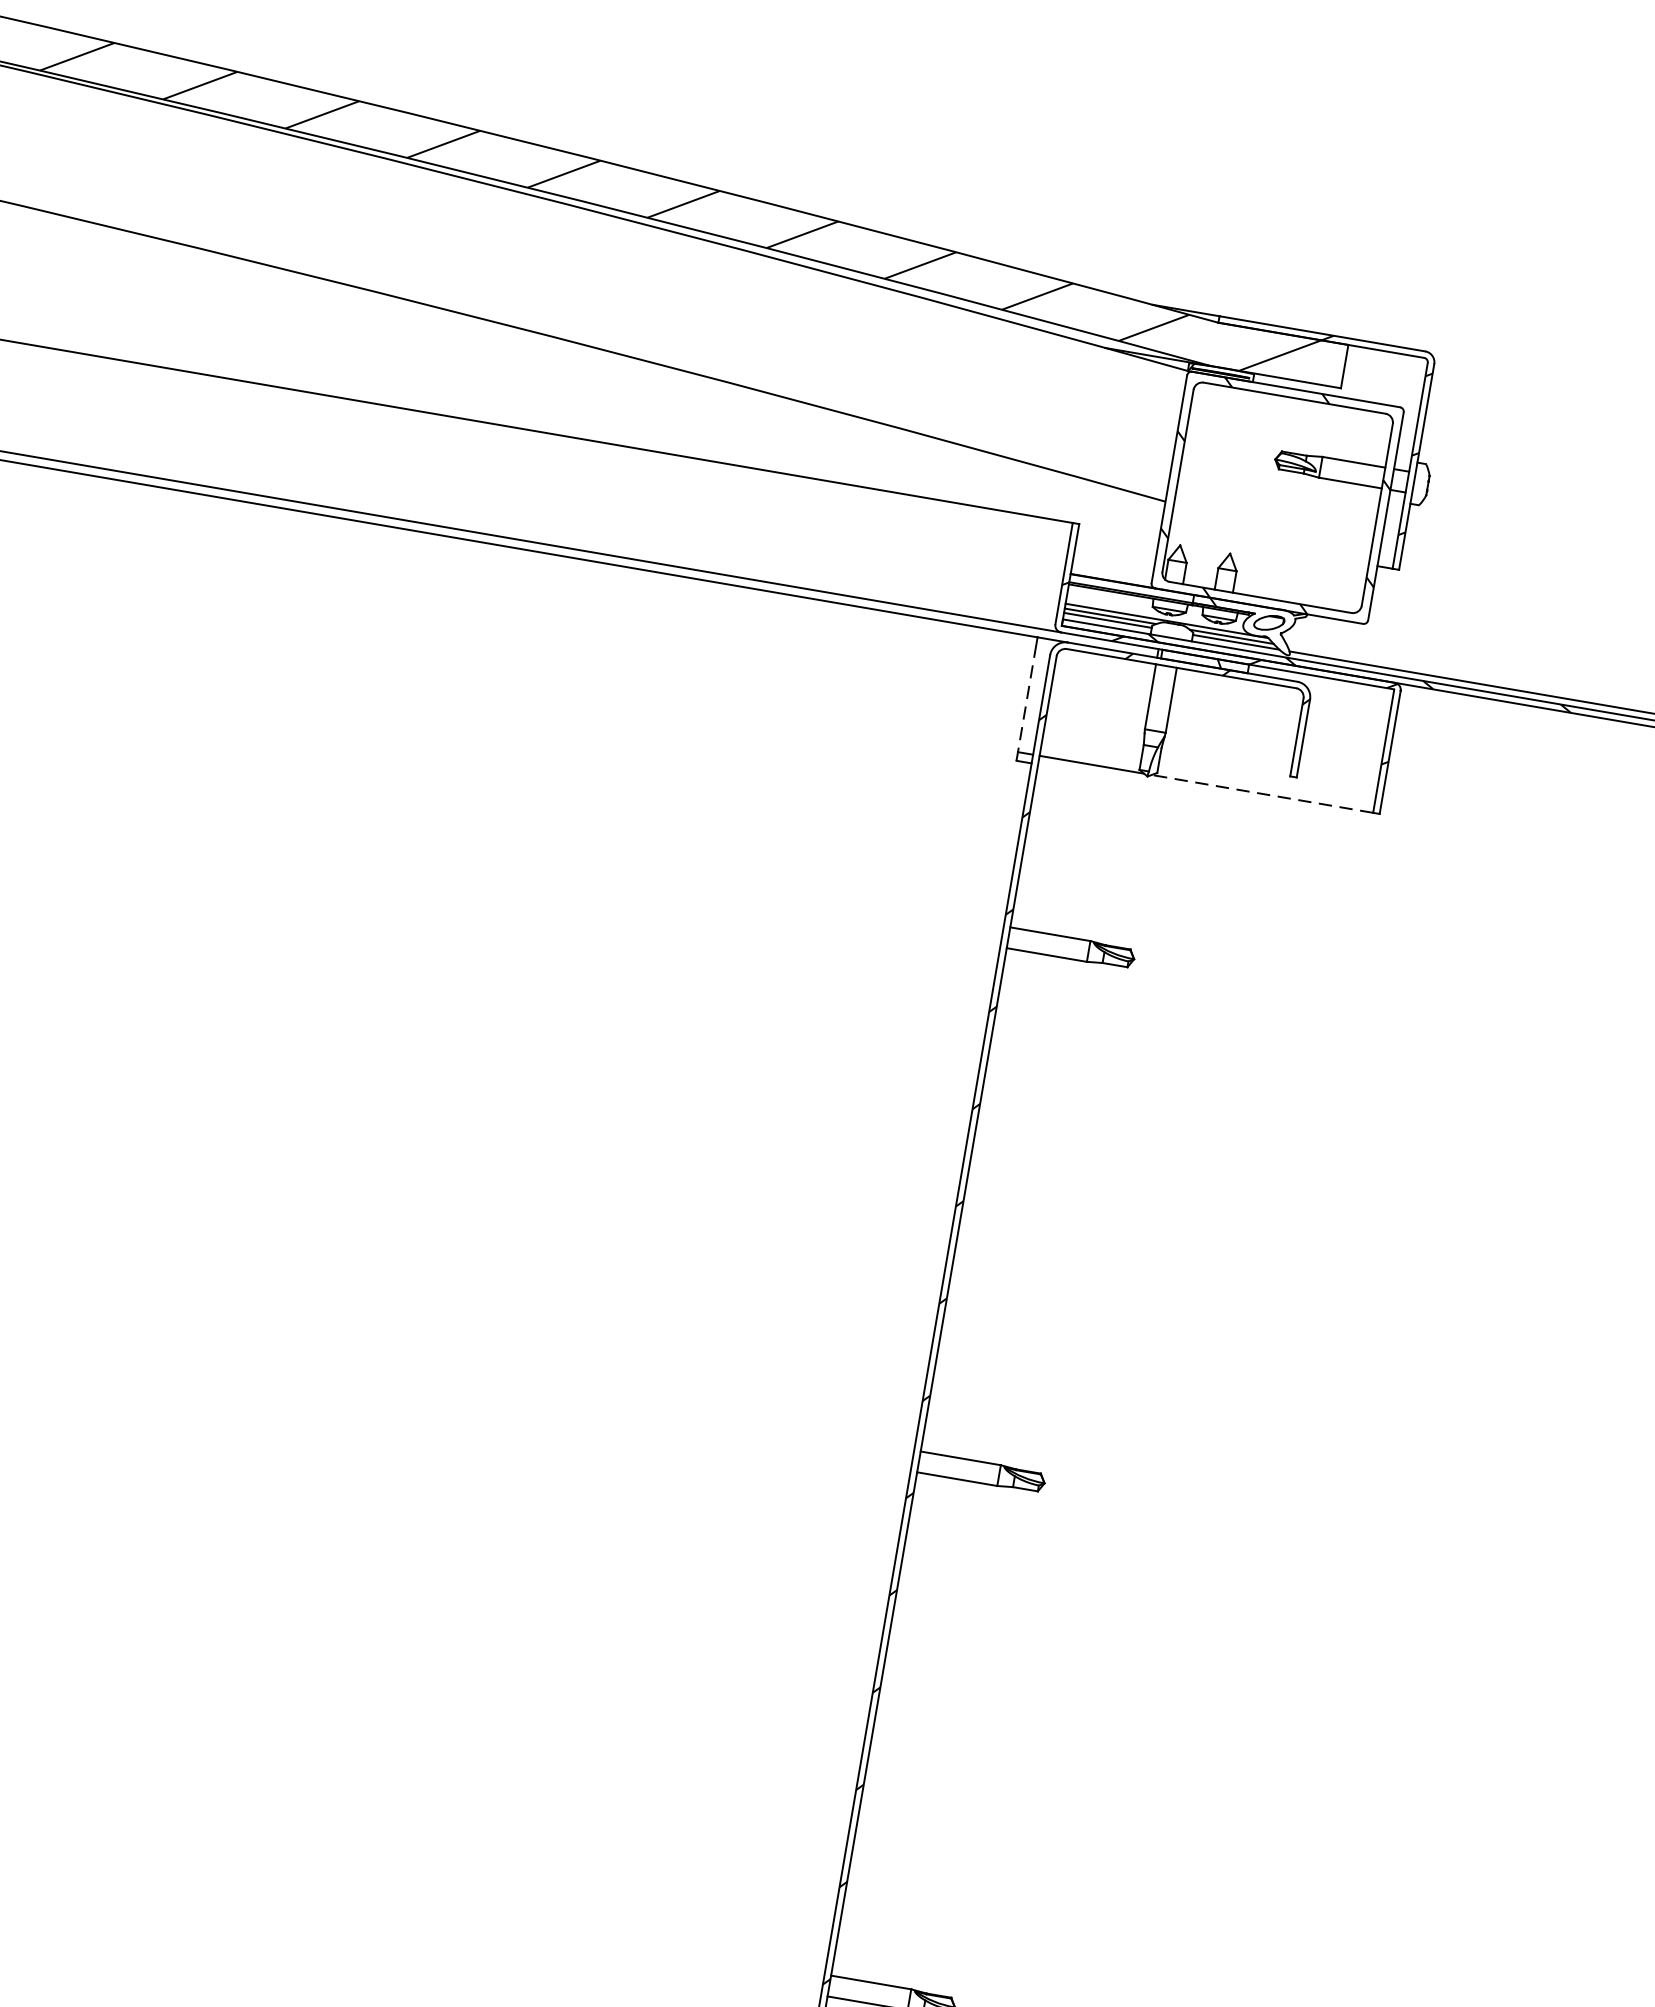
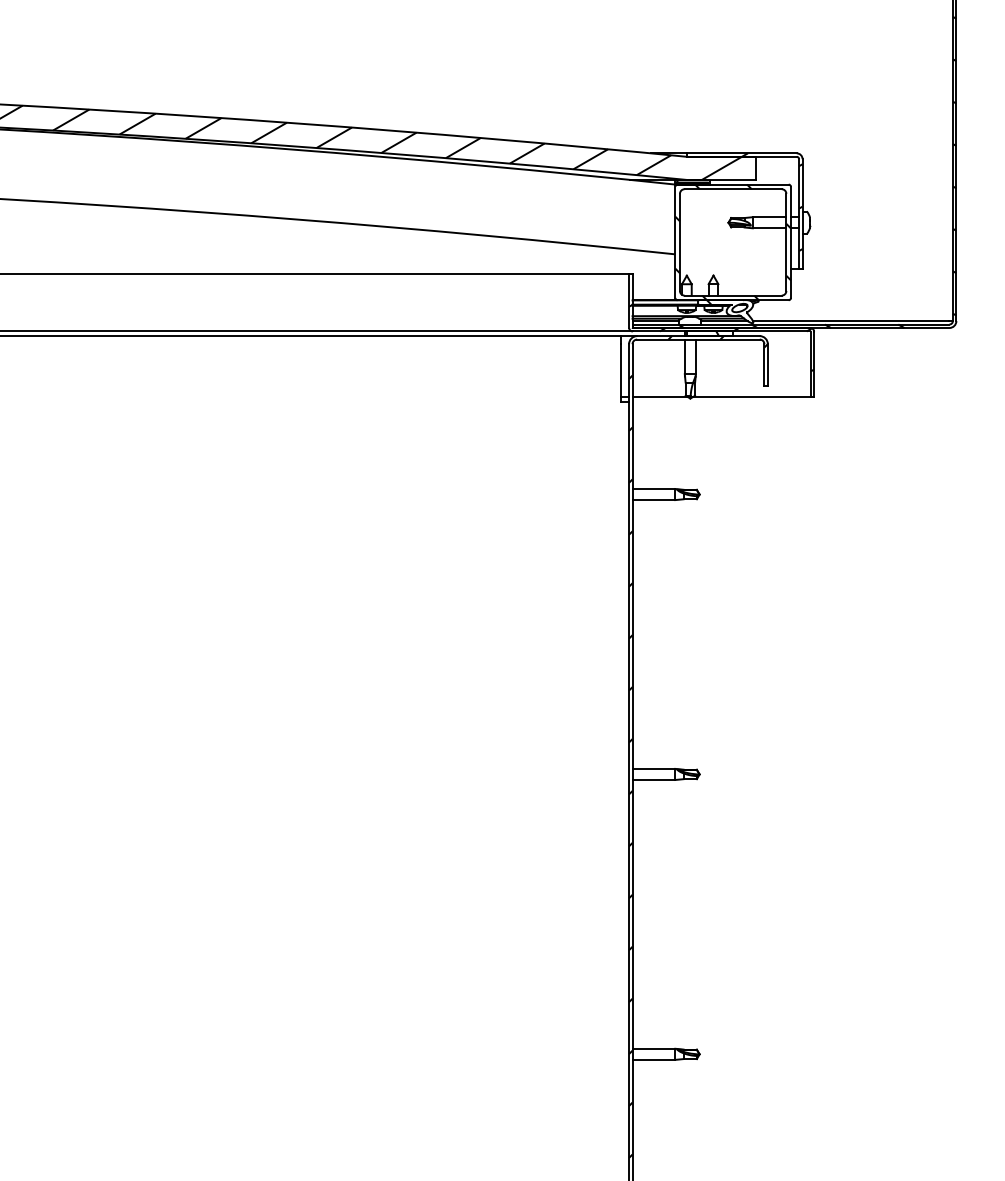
line: (1024, 707) -> (620, 373), dashed -> solid
line: (1262, 794) -> (751, 397), dashed -> solid

